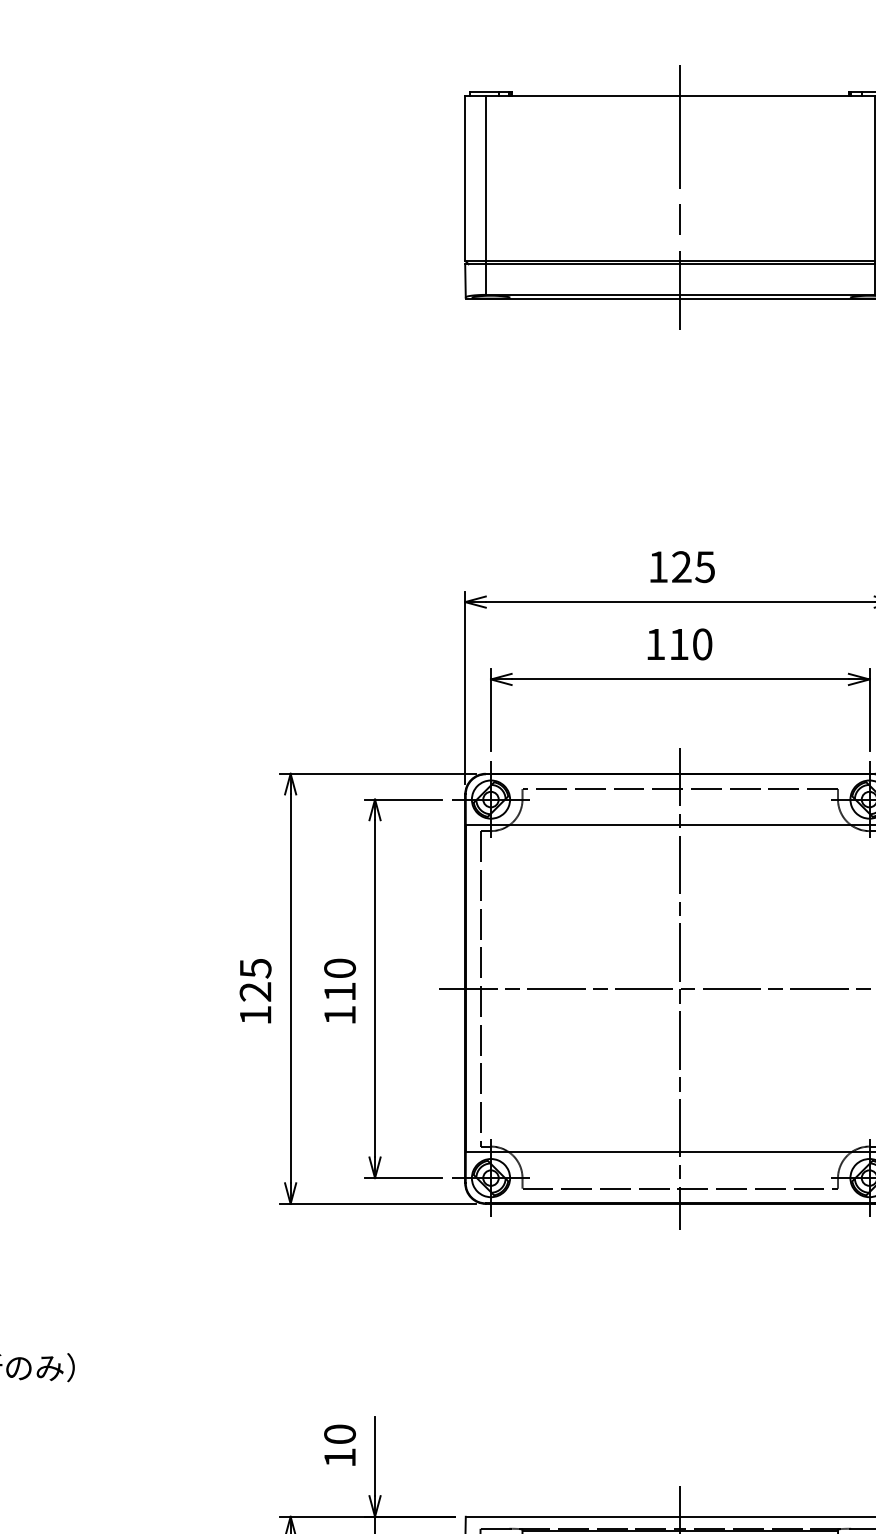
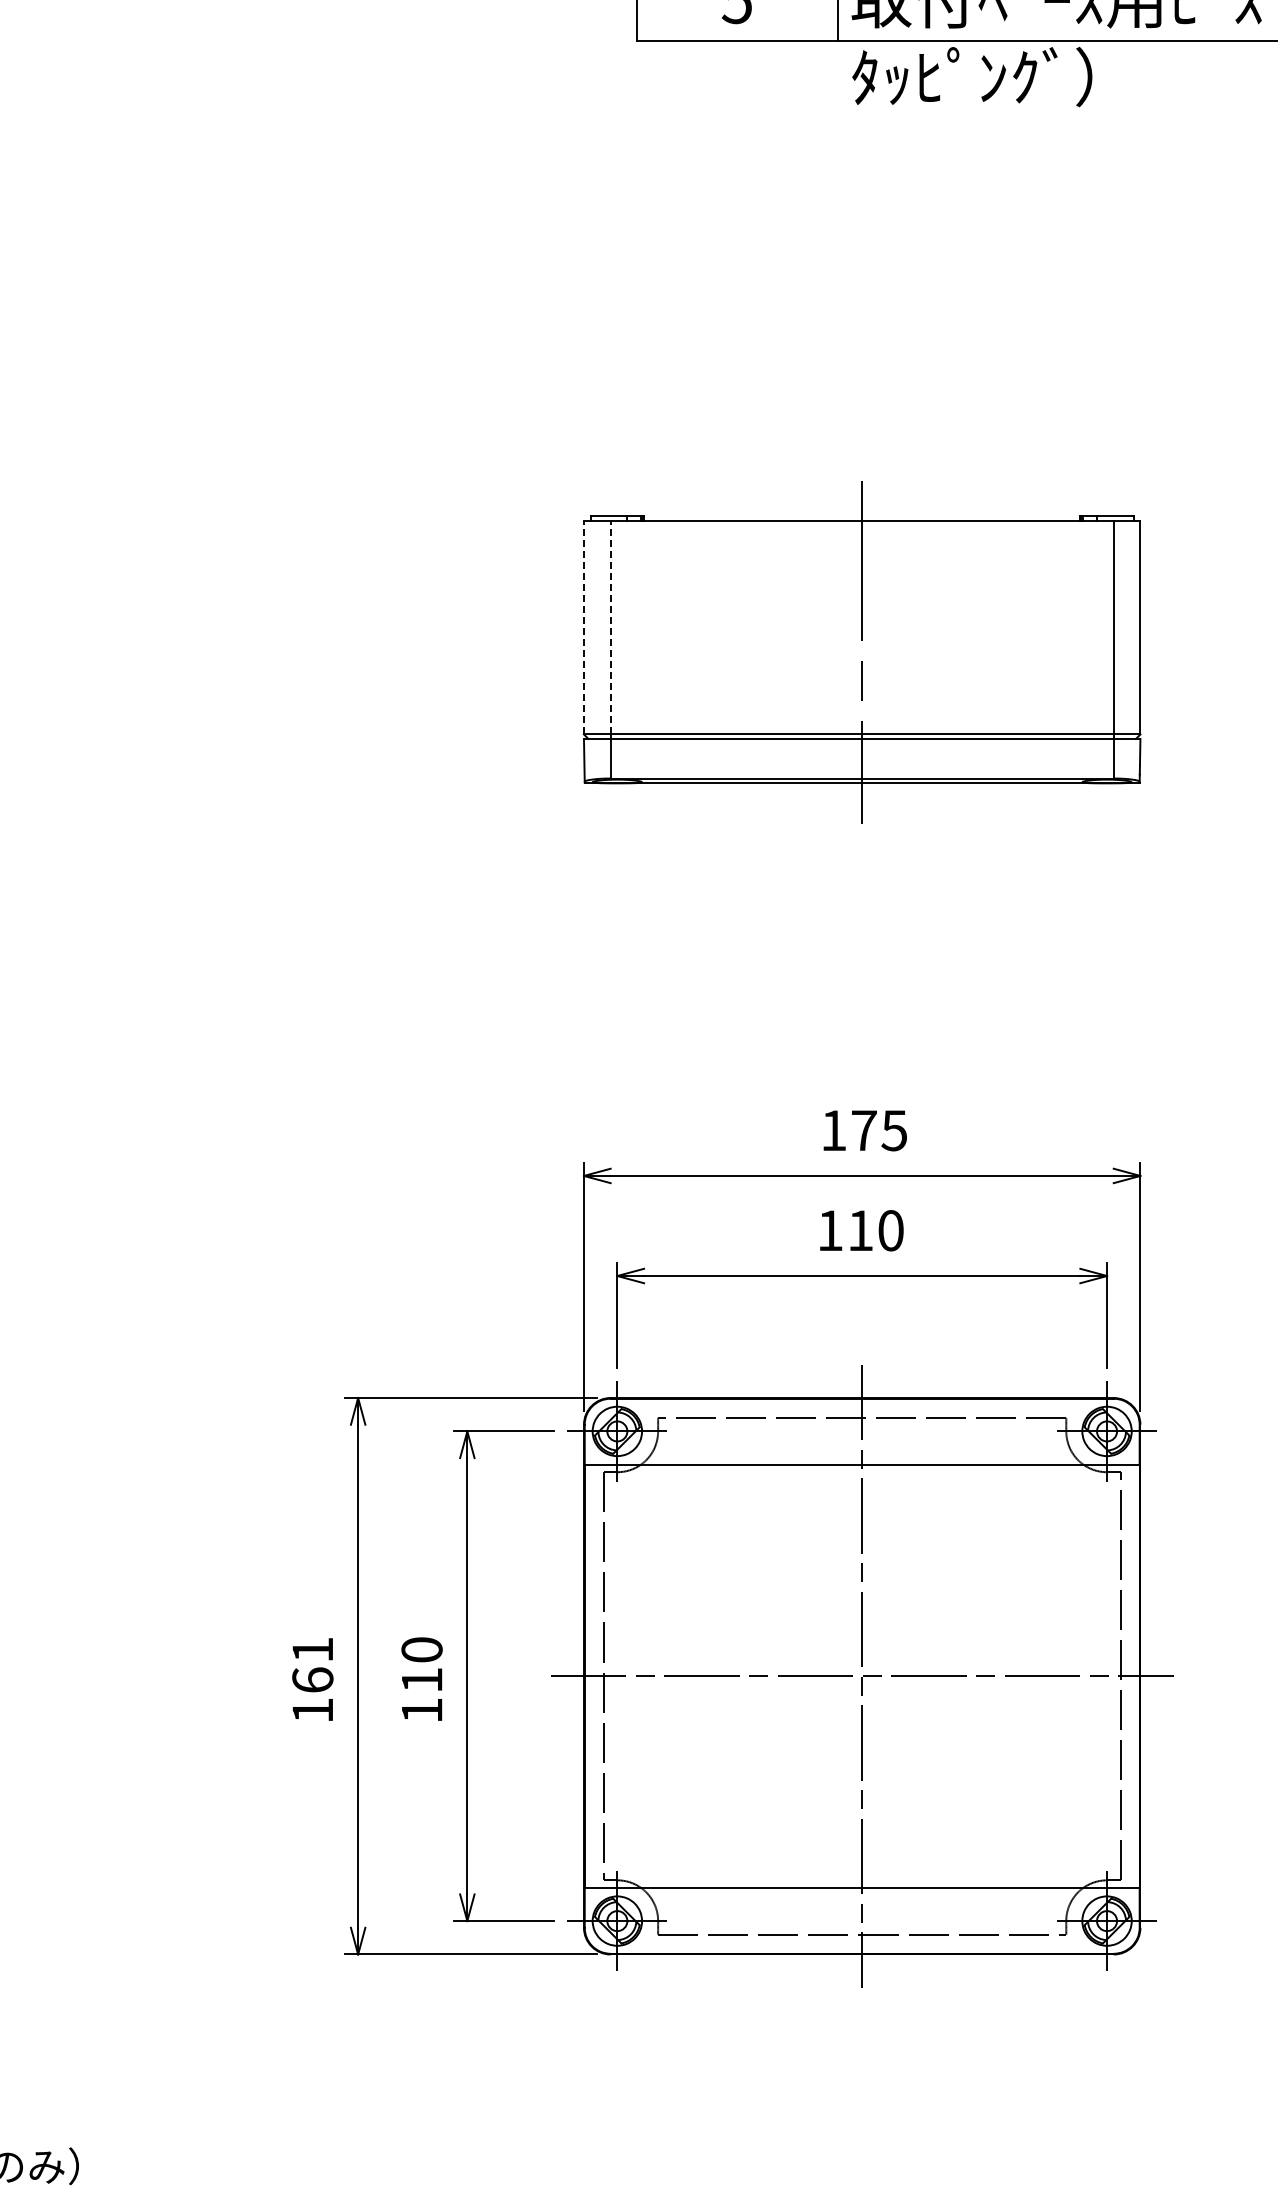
line: (464, 178) -> (583, 627), solid -> dashed
line: (485, 178) -> (610, 627), solid -> dashed
text: (681, 566) -> (863, 1130), 125 -> 175
text: (255, 979) -> (312, 1664), 125 -> 161

